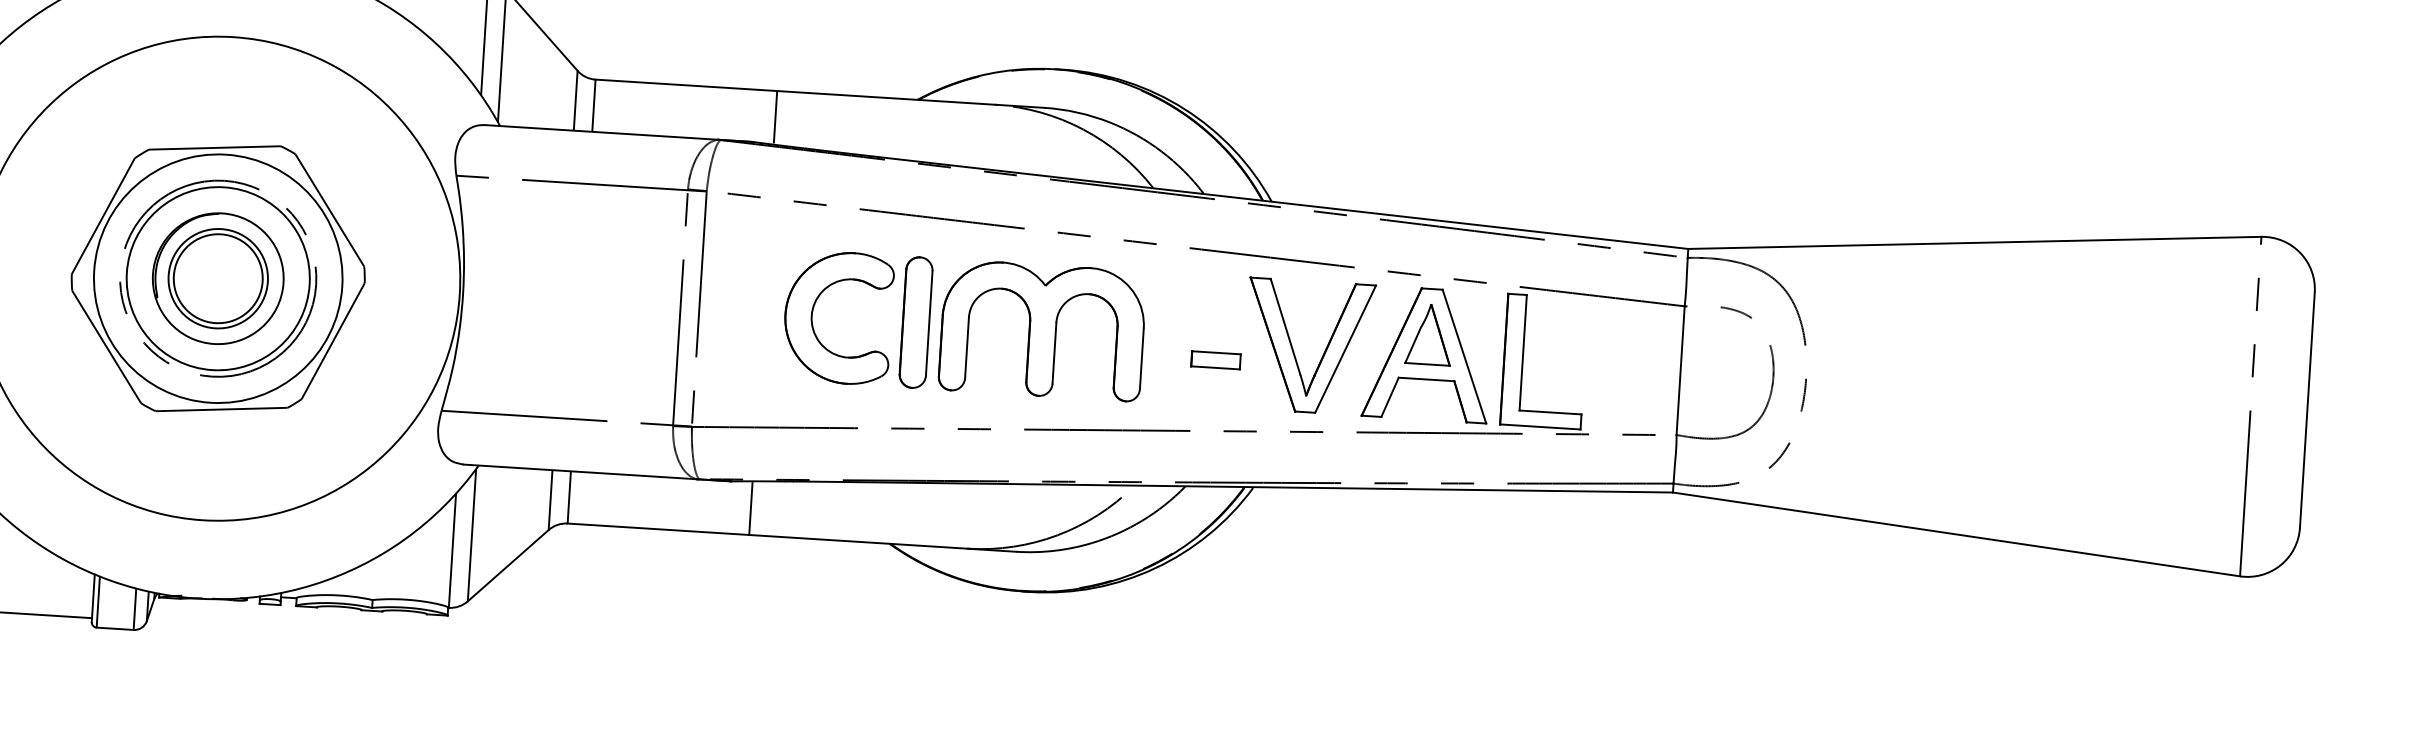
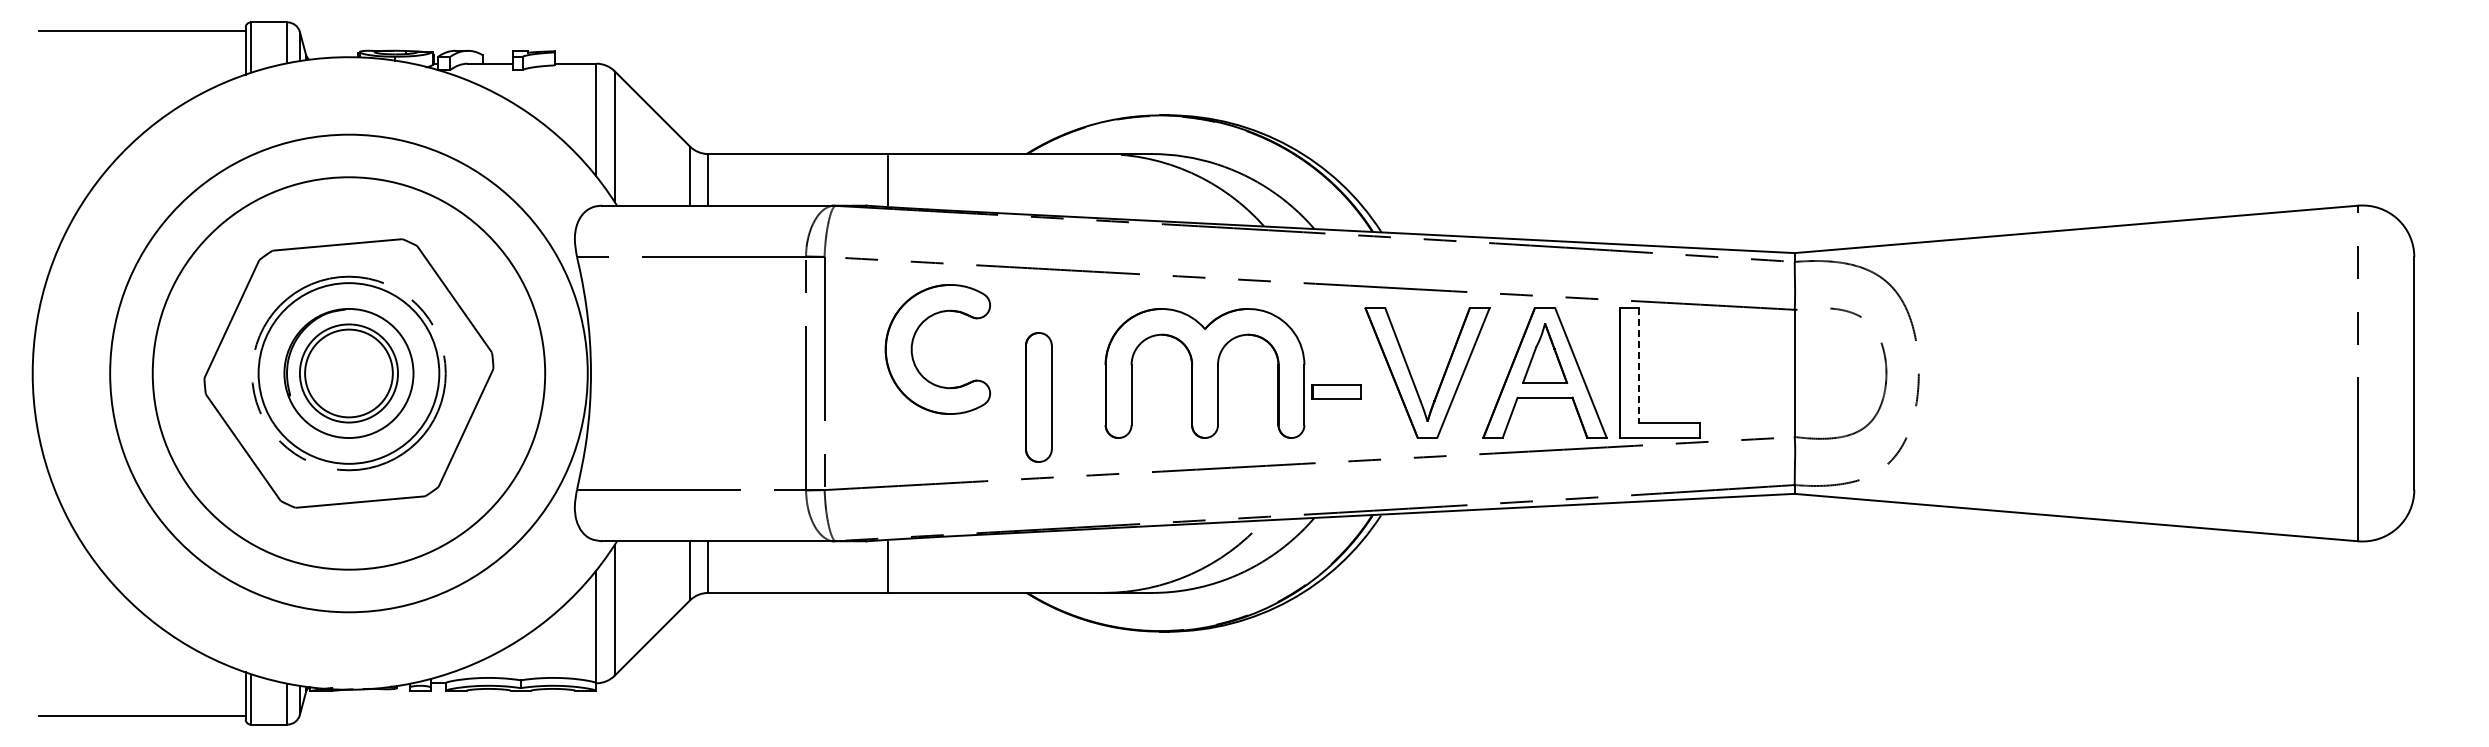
circle: (217, 278) -> (348, 373), size x1.6
part: (813, 310) -> (913, 343), moved
part: (915, 322) -> (1038, 397), moved
part: (1042, 330) -> (1204, 373), moved
line: (1523, 353) -> (1638, 366), solid -> dashed

